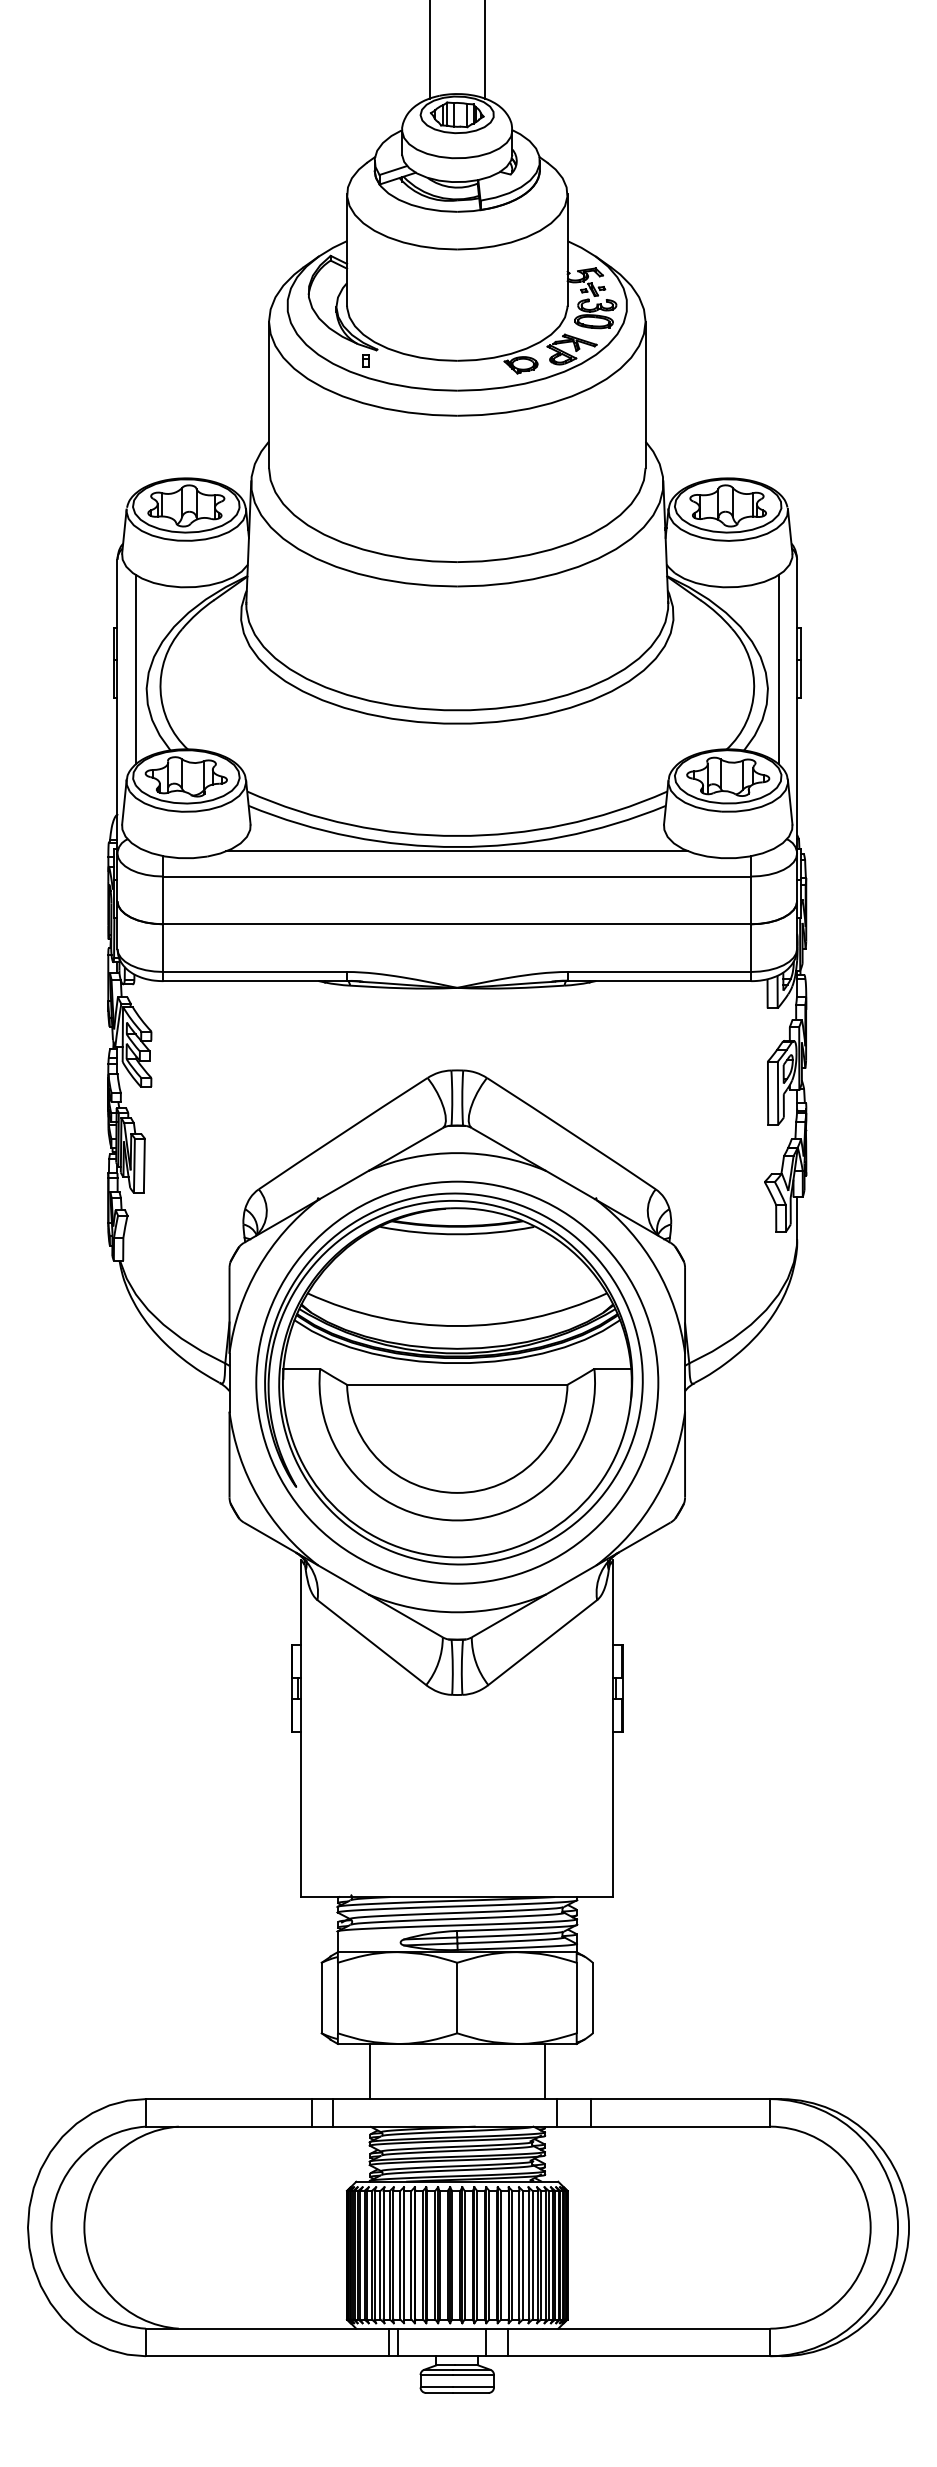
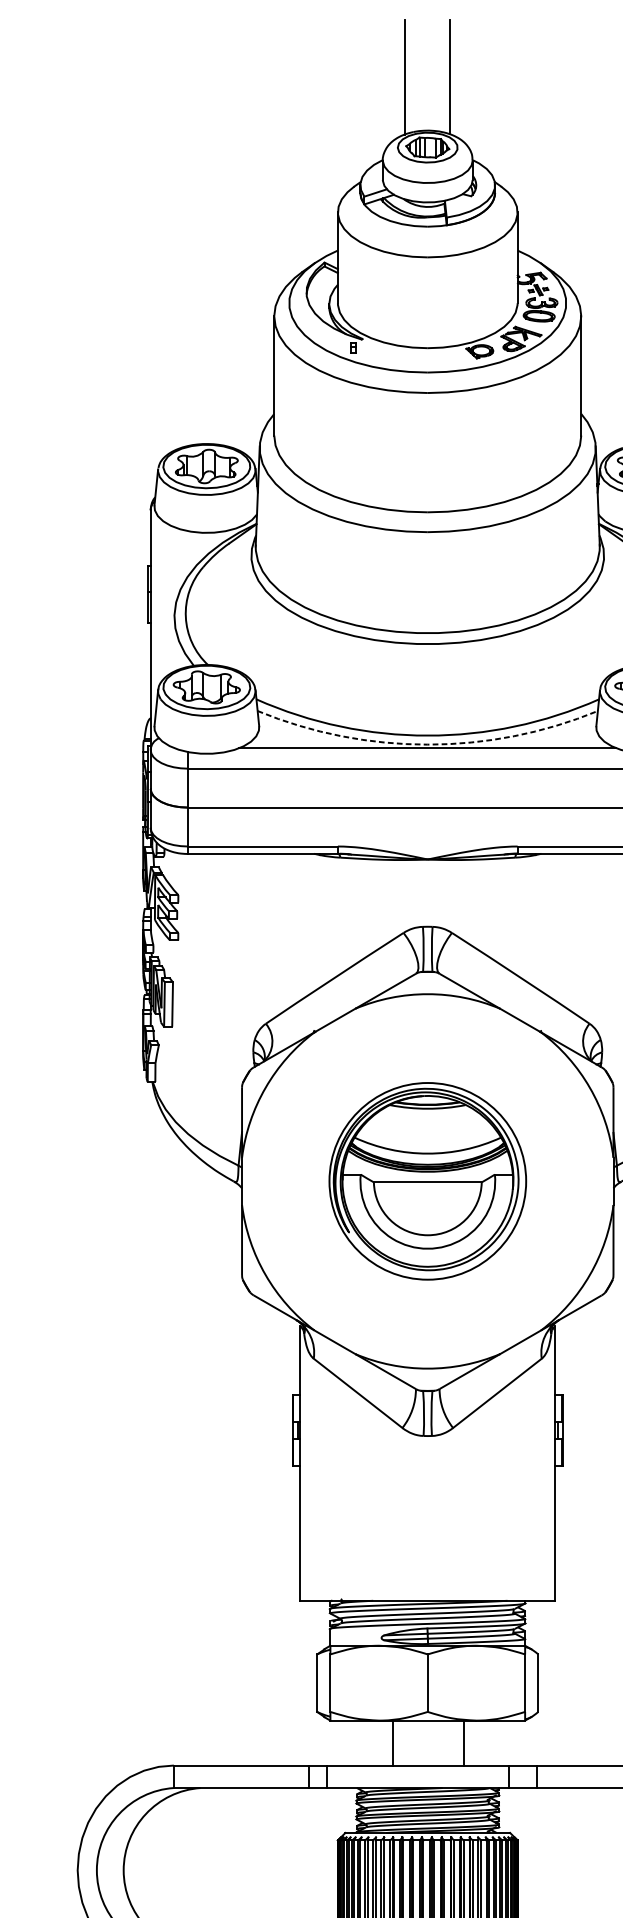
line: (135, 669) -> (165, 599), removed
arc: (457, 847) -> (427, 745), solid -> dashed
part: (457, 1382) -> (427, 1181), size x0.6
line: (370, 2071) -> (393, 1743), moved
line: (544, 2071) -> (463, 1743), moved

